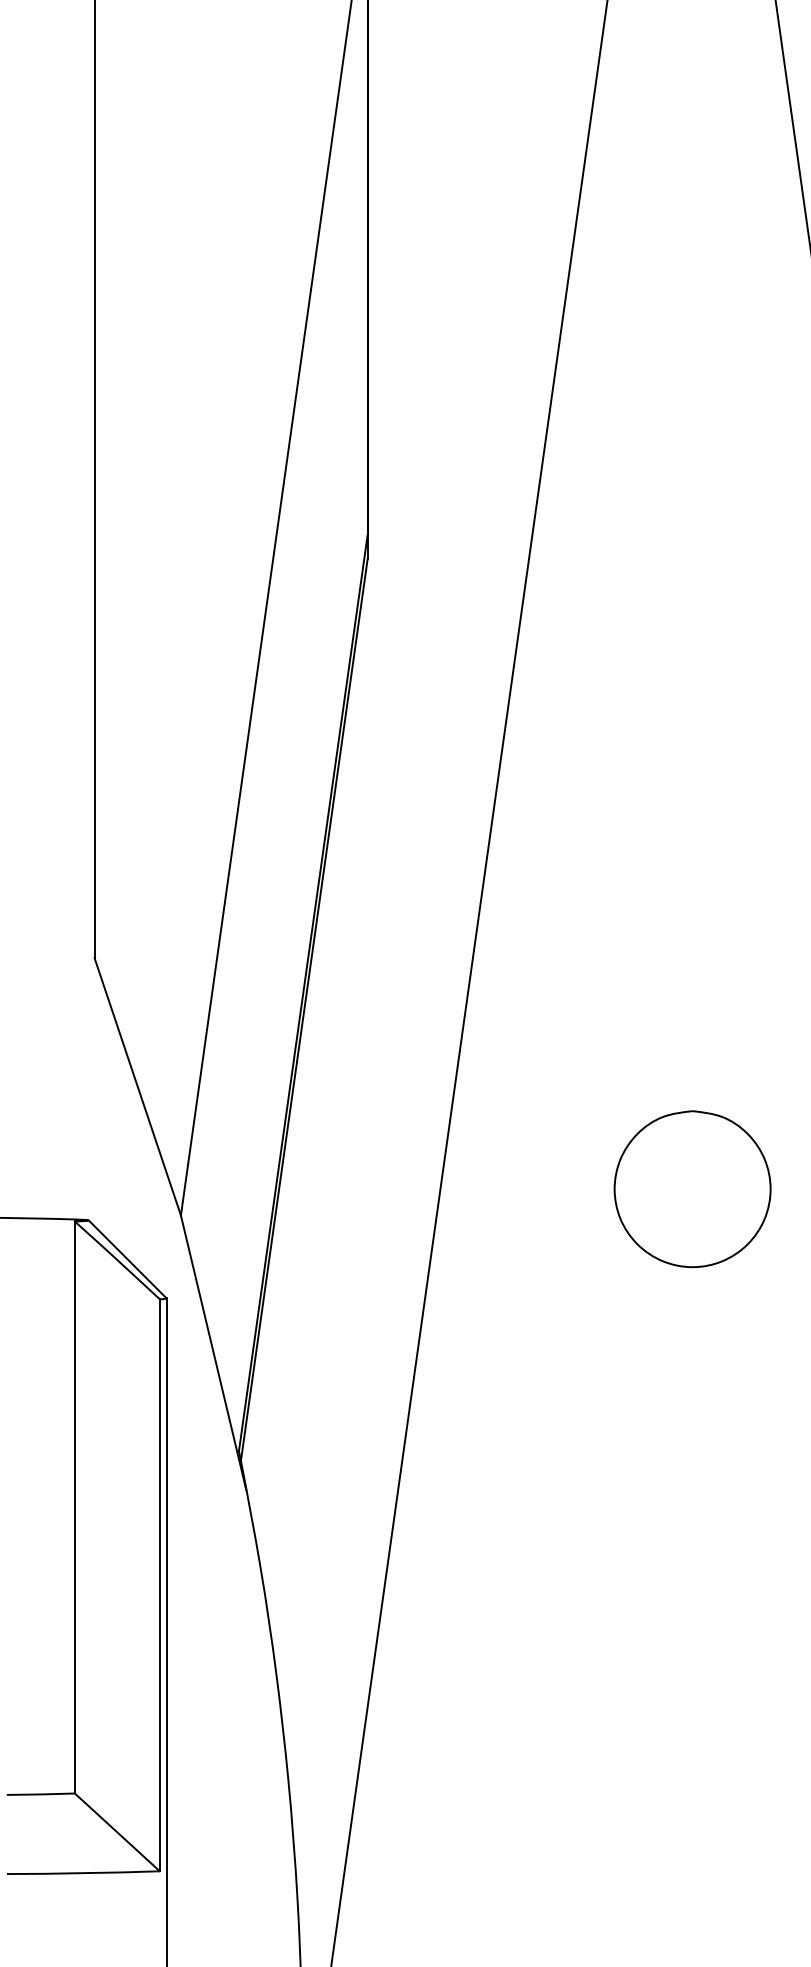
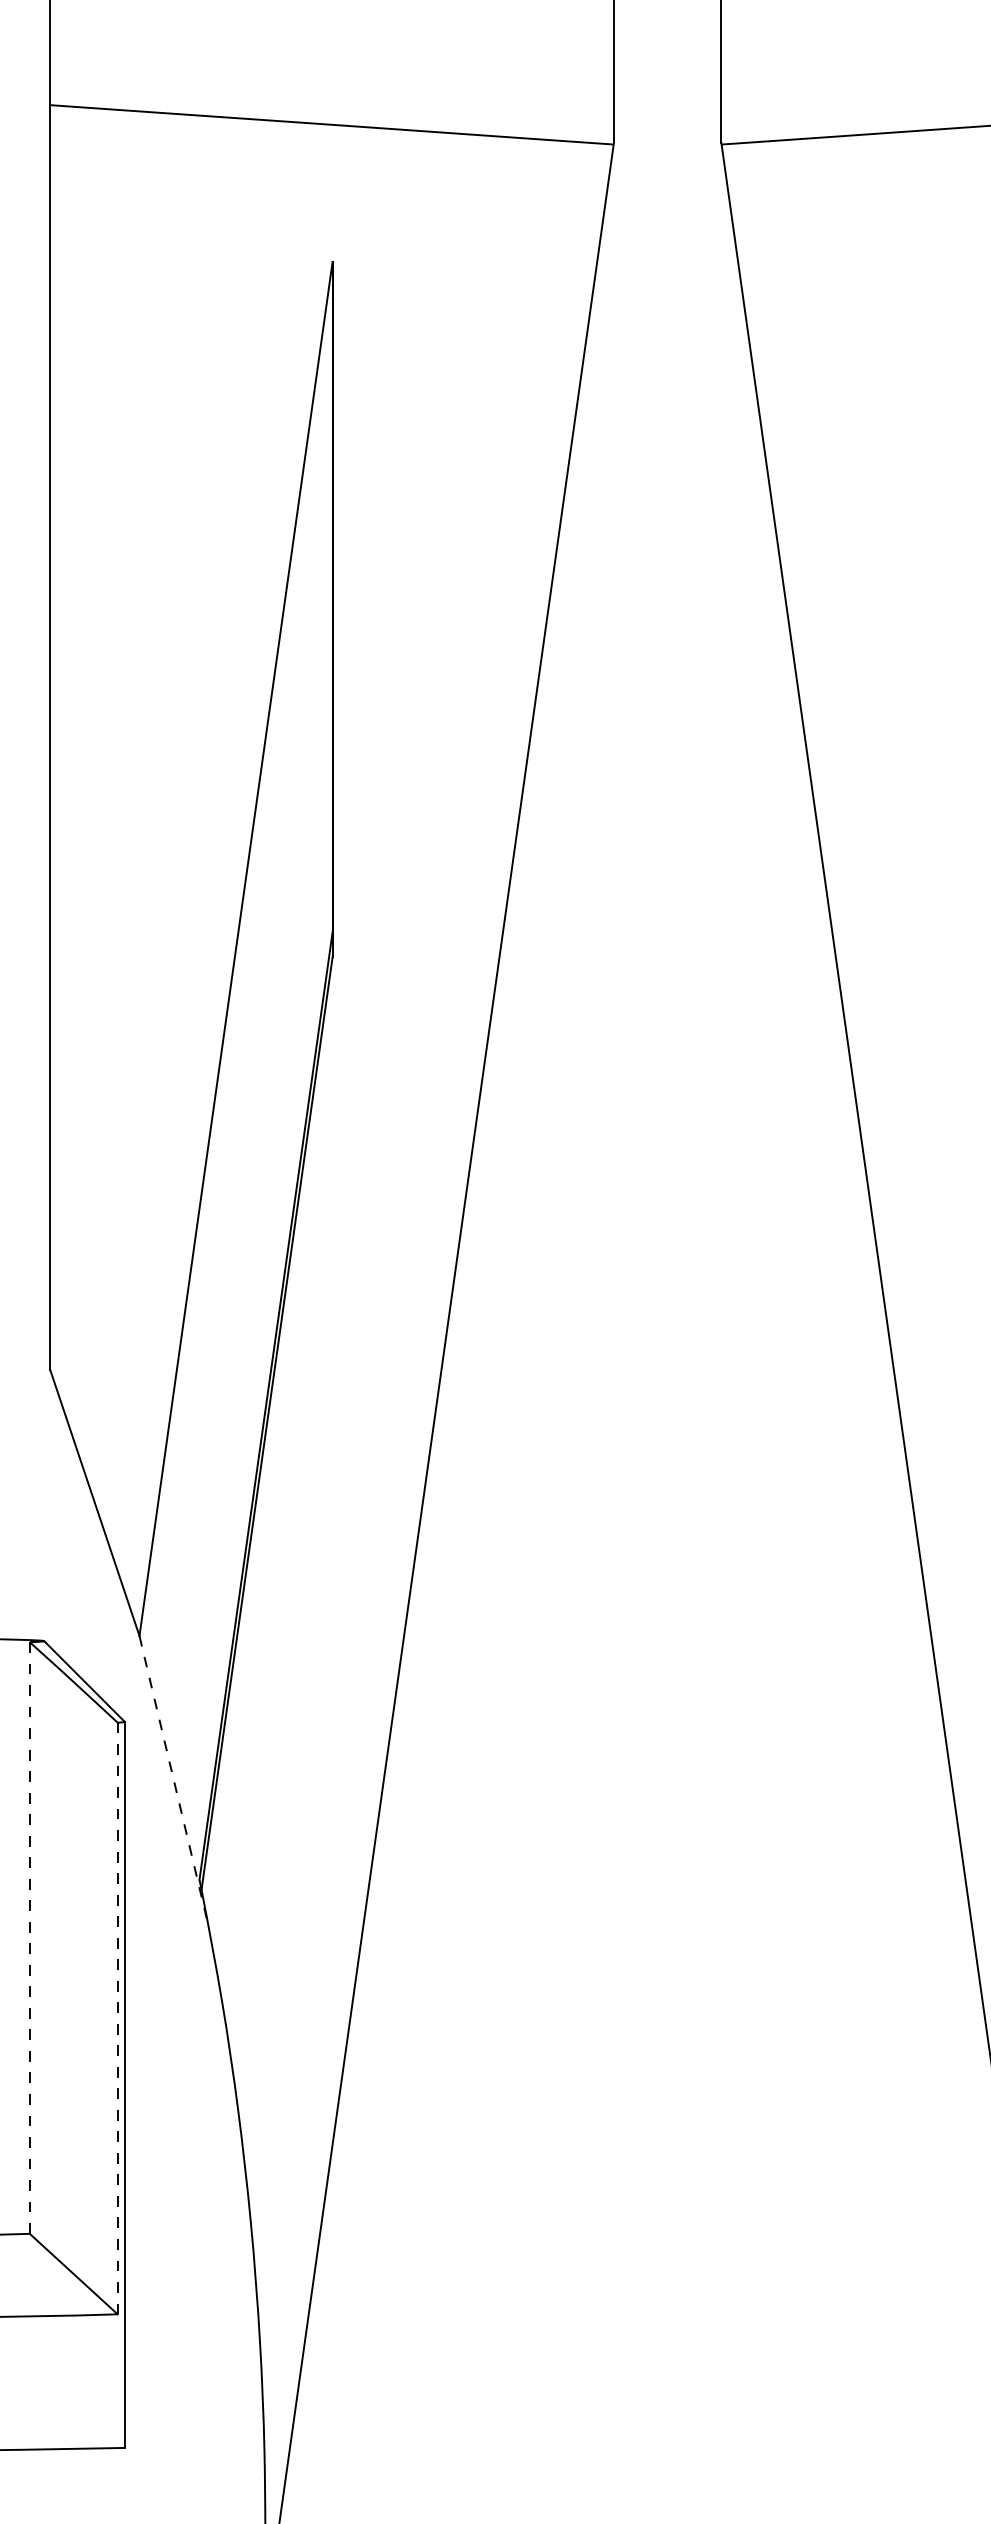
part: (692, 1188) -> (668, 1608), removed
line: (213, 1353) -> (173, 1778), solid -> dashed
line: (74, 1507) -> (29, 1938), solid -> dashed
line: (159, 1585) -> (117, 2018), solid -> dashed

